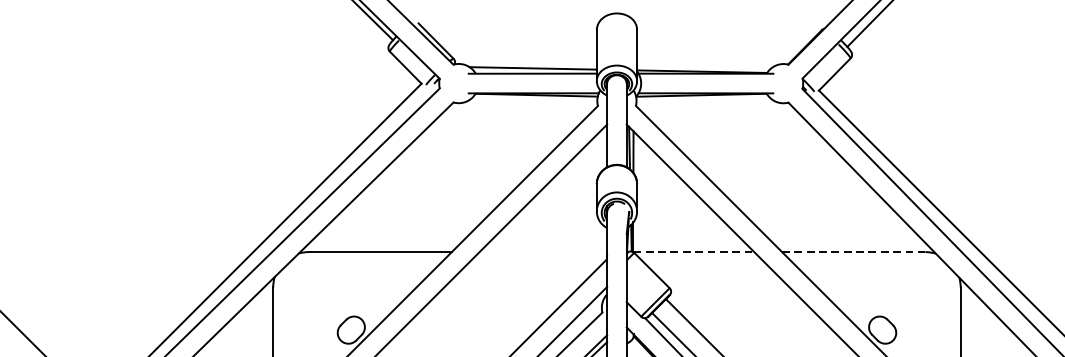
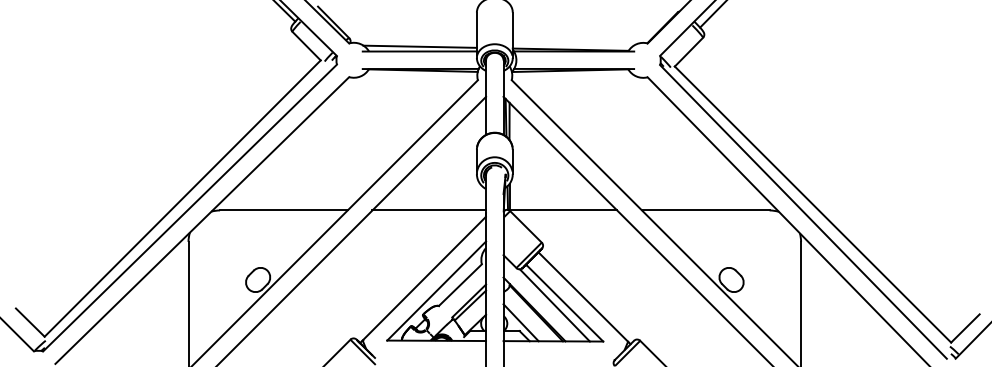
line: (543, 252) -> (429, 210), added
line: (694, 252) -> (563, 210), dashed -> solid
line: (853, 252) -> (705, 210), dashed -> solid

